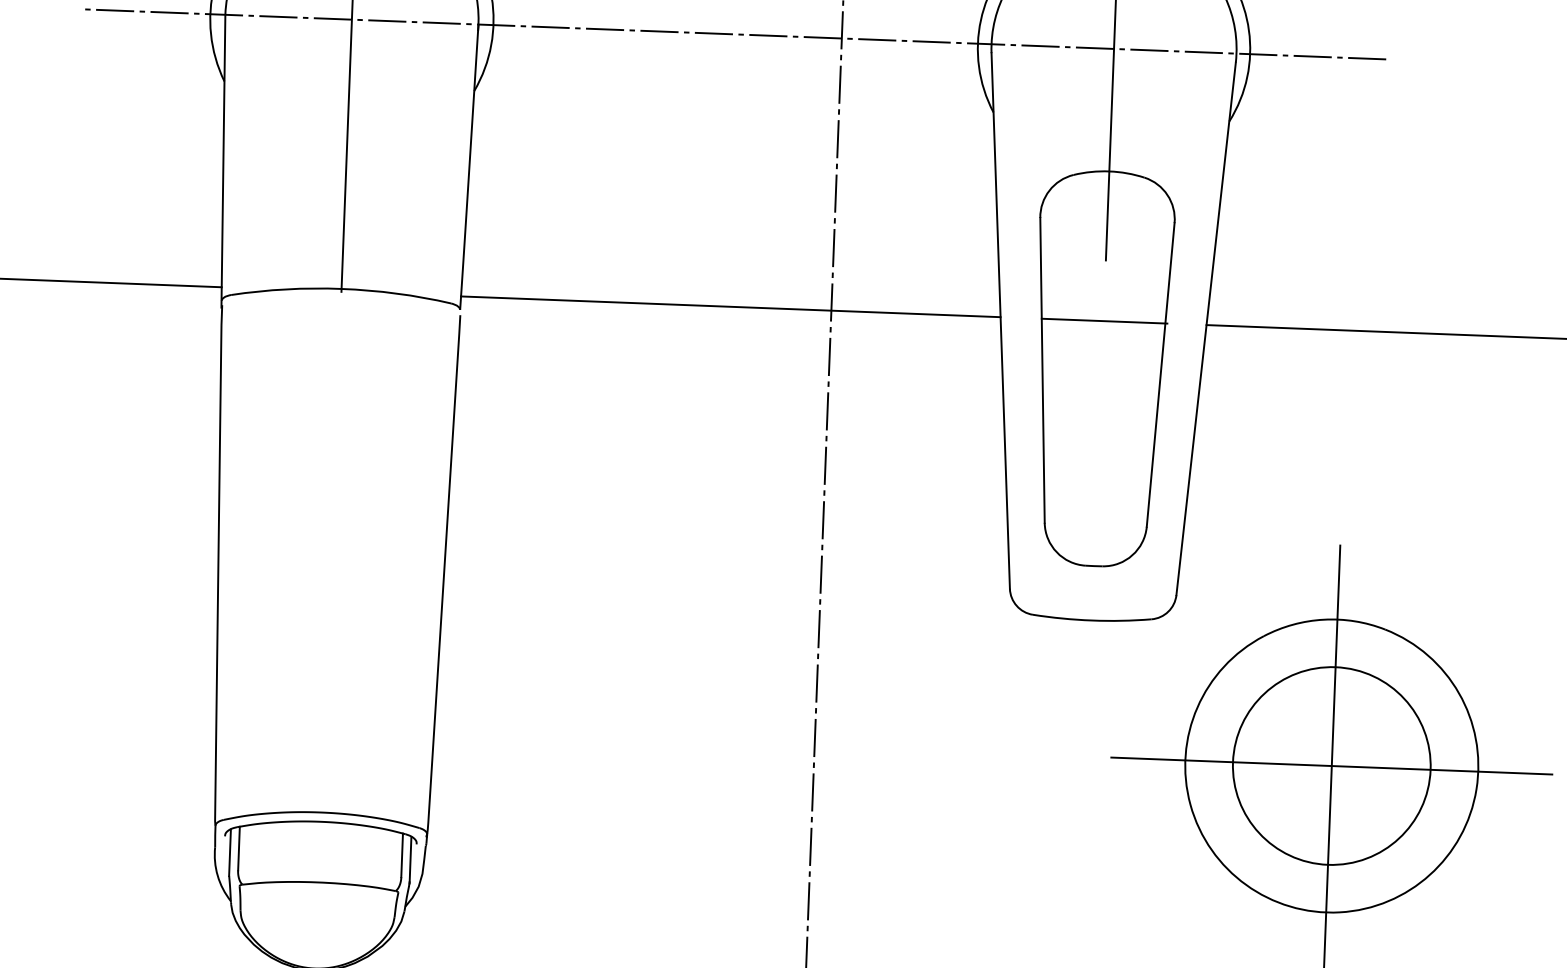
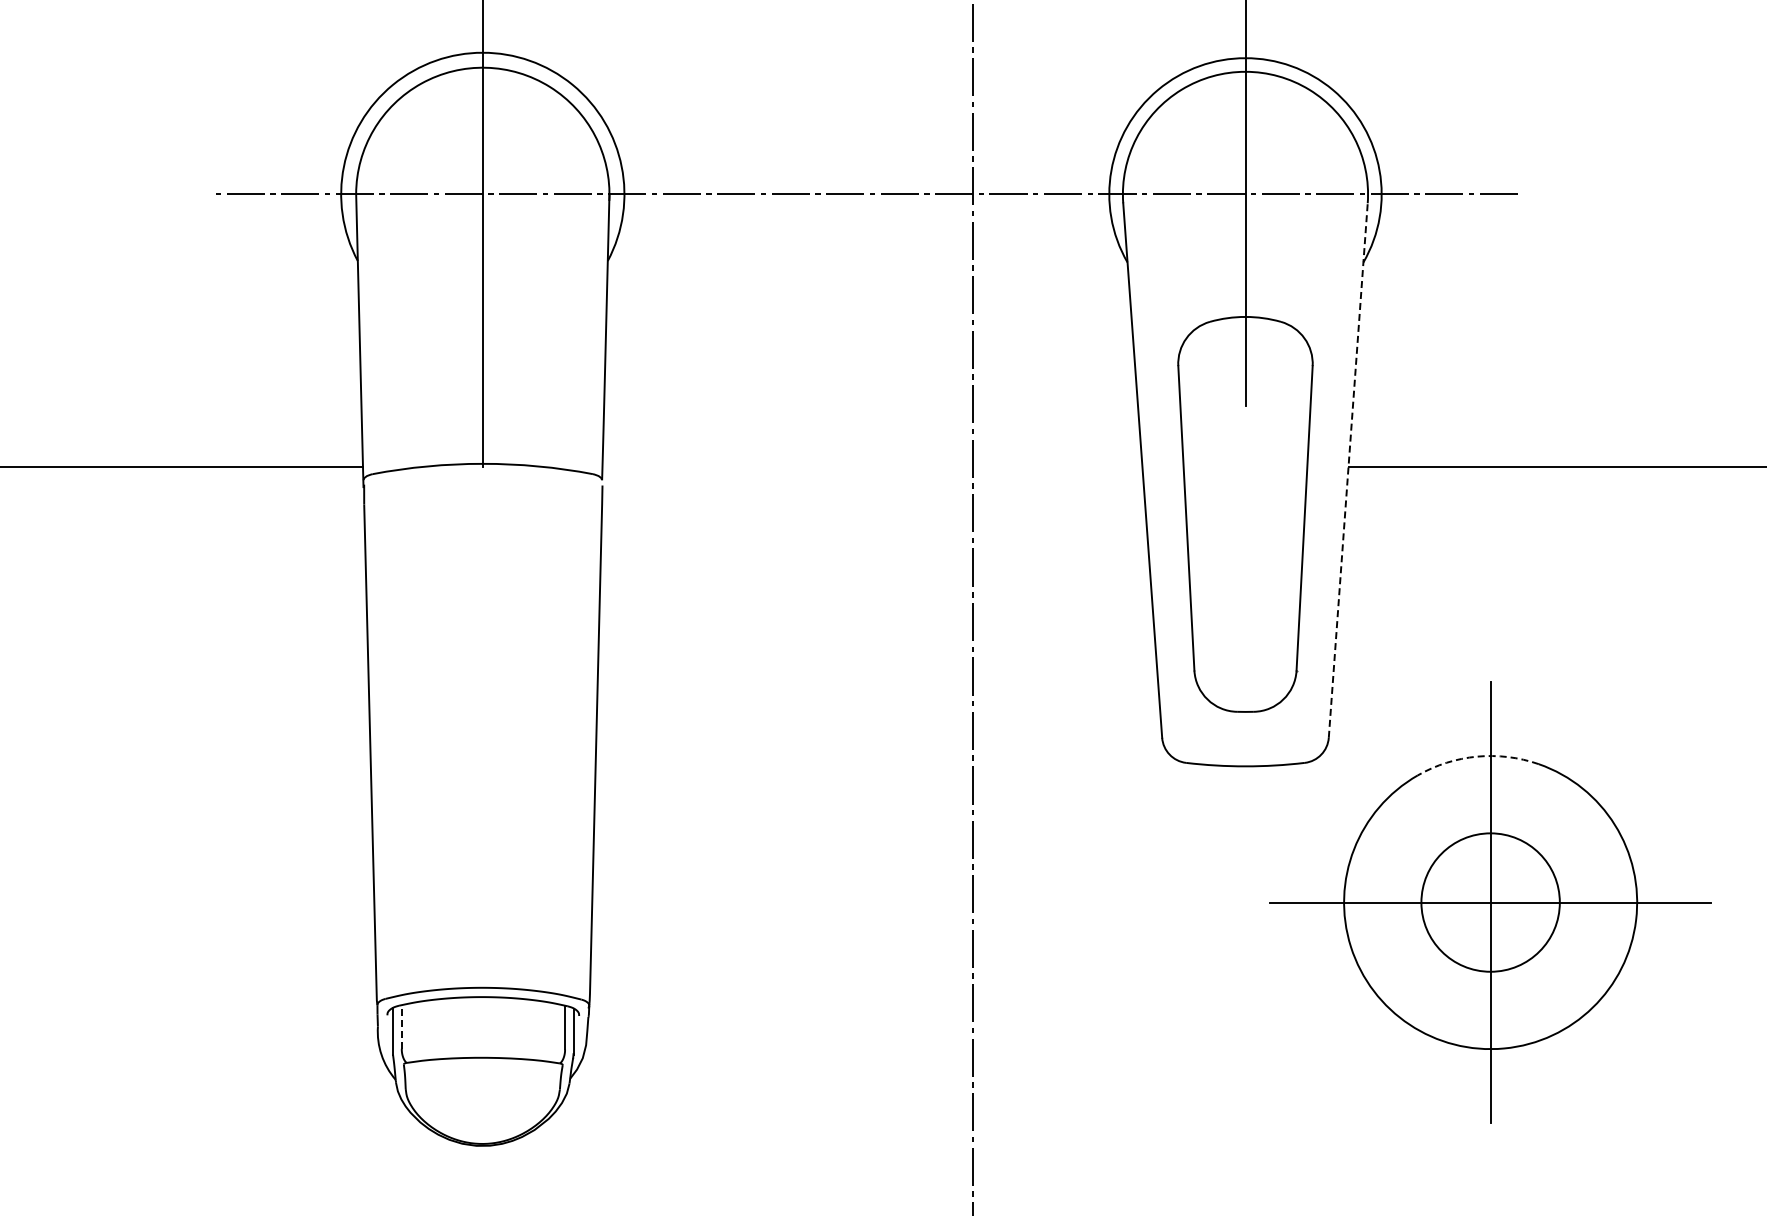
line: (730, 306) -> (872, 466), removed
line: (1104, 320) -> (1246, 466), removed
line: (1206, 328) -> (1348, 470), solid -> dashed
arc: (1324, 619) -> (1477, 756), solid -> dashed
circle: (1331, 765) -> (1490, 902), size x0.7
line: (238, 848) -> (401, 1026), solid -> dashed

